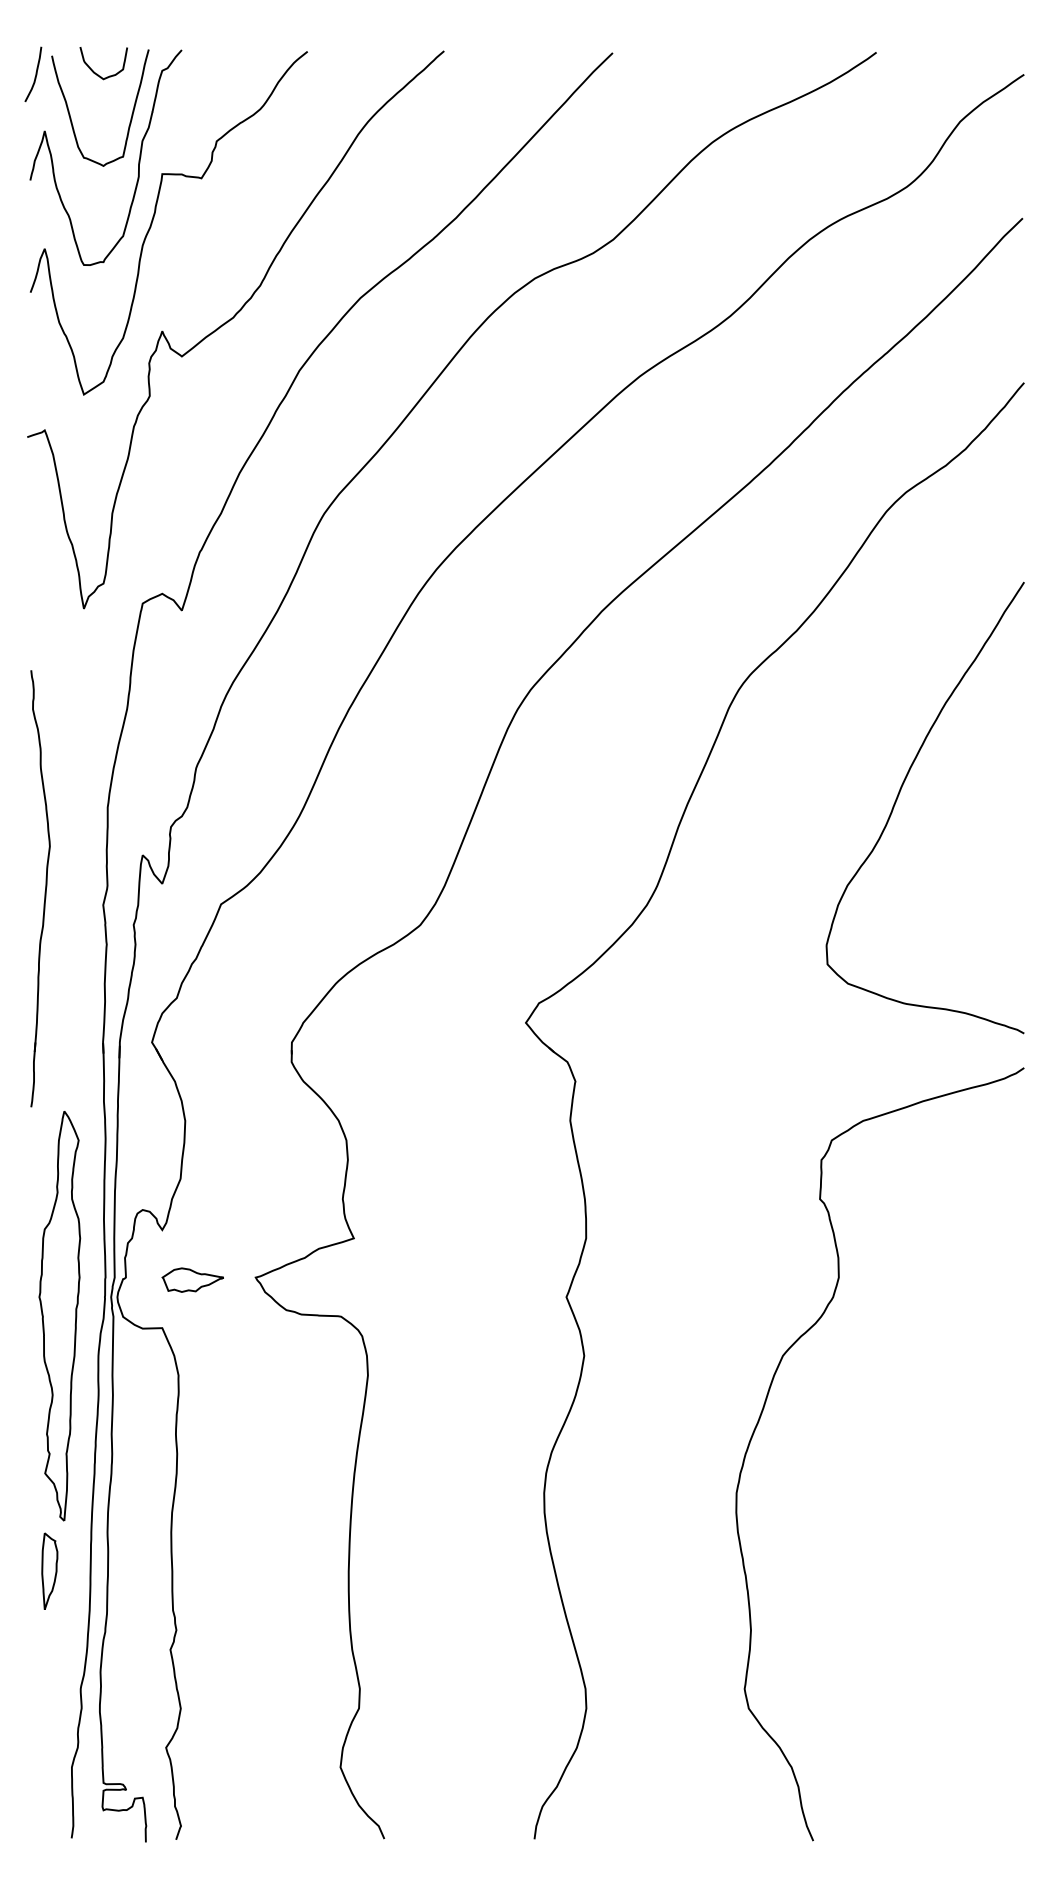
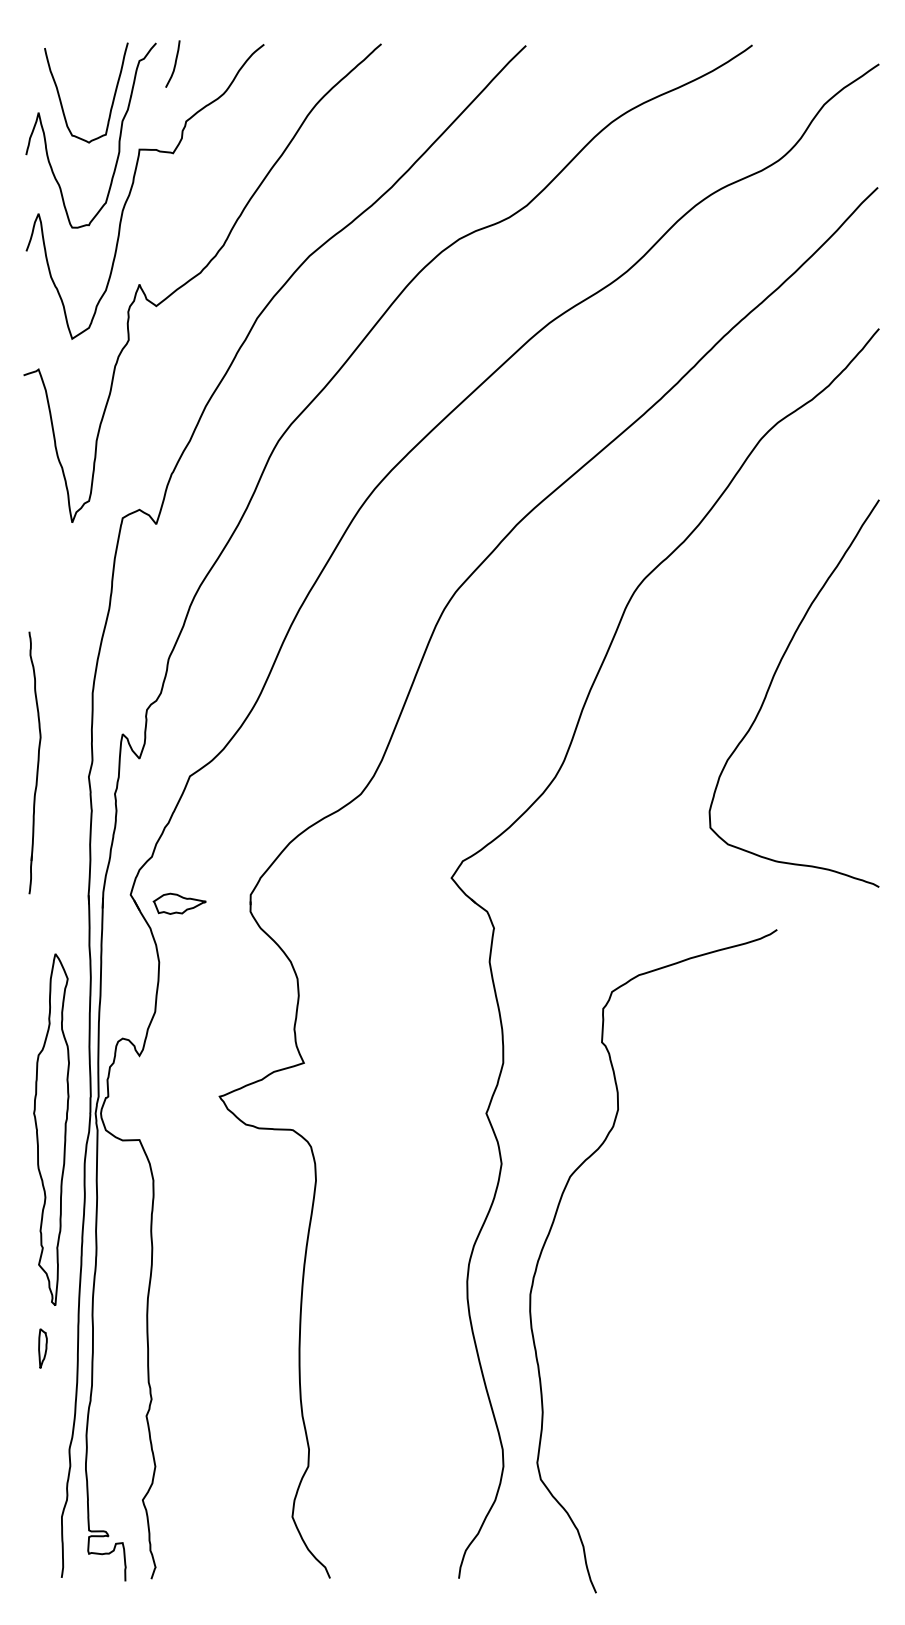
curve: (35, 73) -> (174, 63), moved
curve: (98, 73) -> (84, 63), removed
part: (39, 888) -> (34, 762), size x0.7
part: (192, 1279) -> (179, 903), moved
curve: (762, 1414) -> (552, 1227), moved
part: (49, 1571) -> (42, 1348), size x0.6

